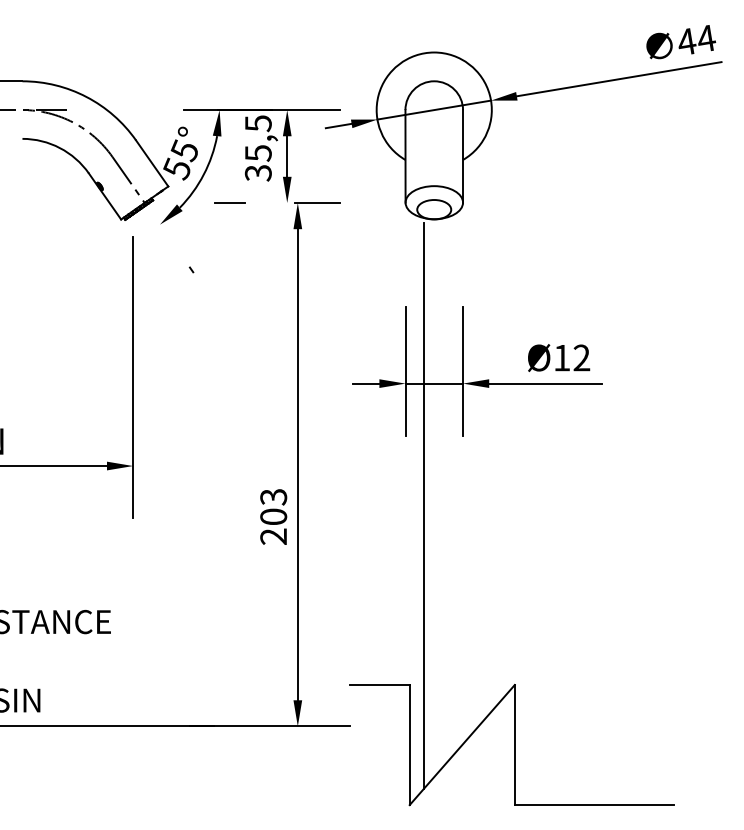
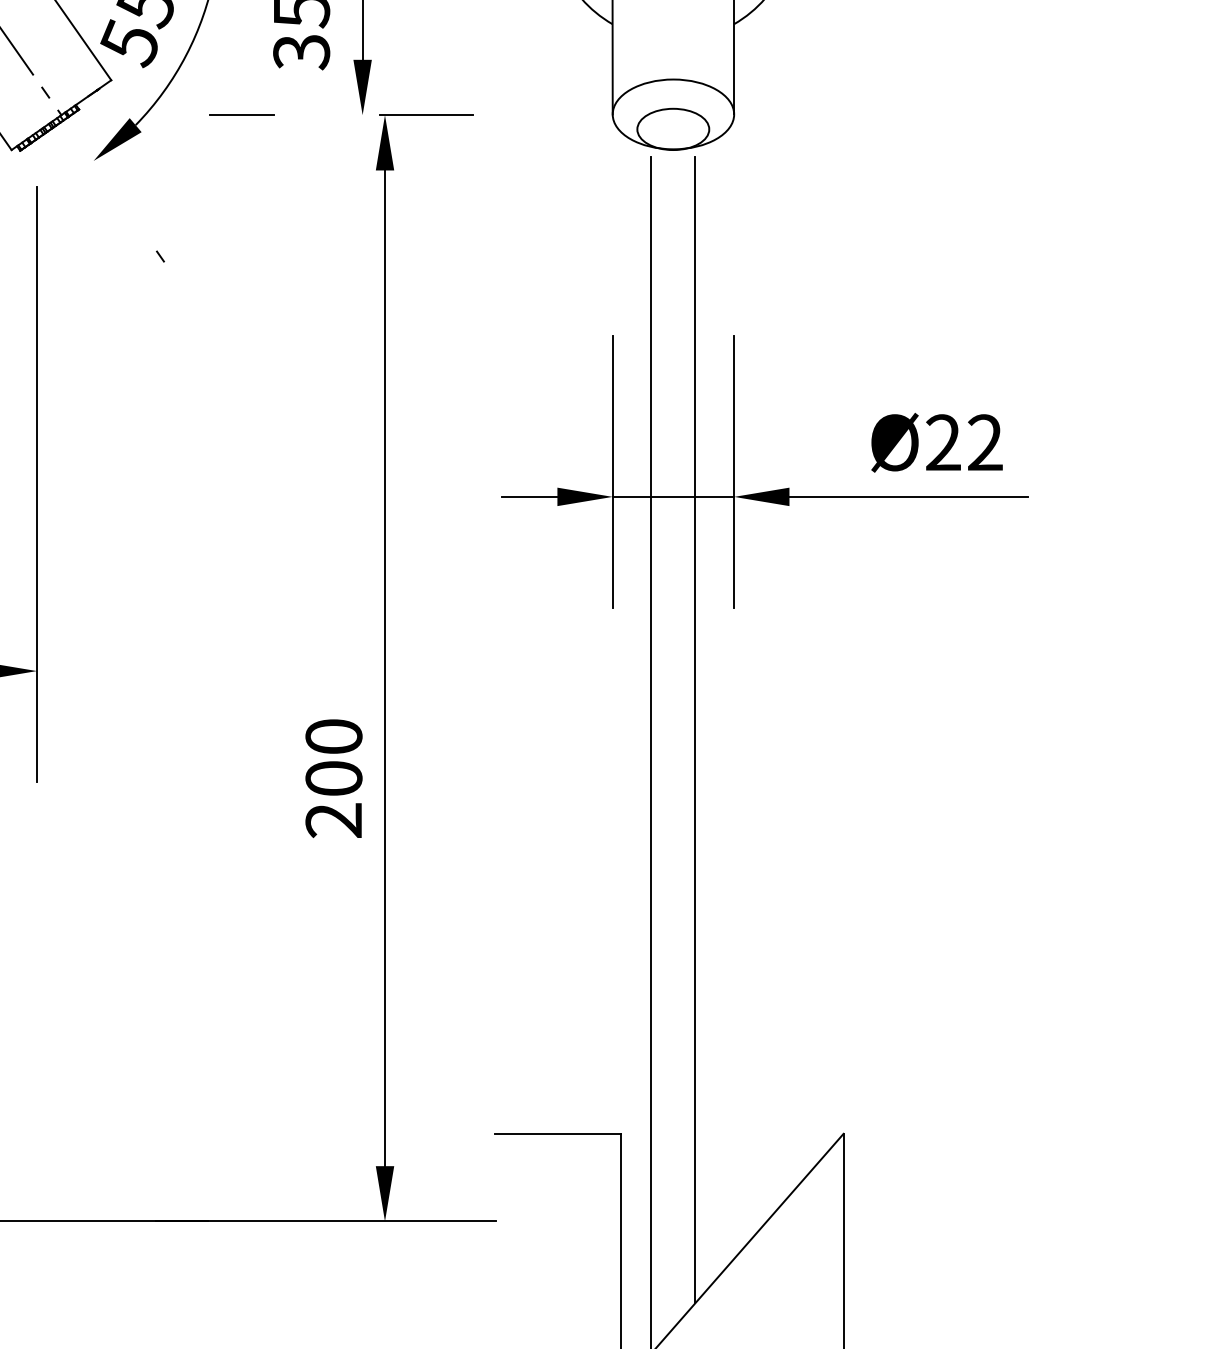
text: (561, 357) -> (942, 441), Ø12 -> Ø22
line: (444, 493) -> (694, 729), added
text: (273, 497) -> (333, 737), 203 -> 200

